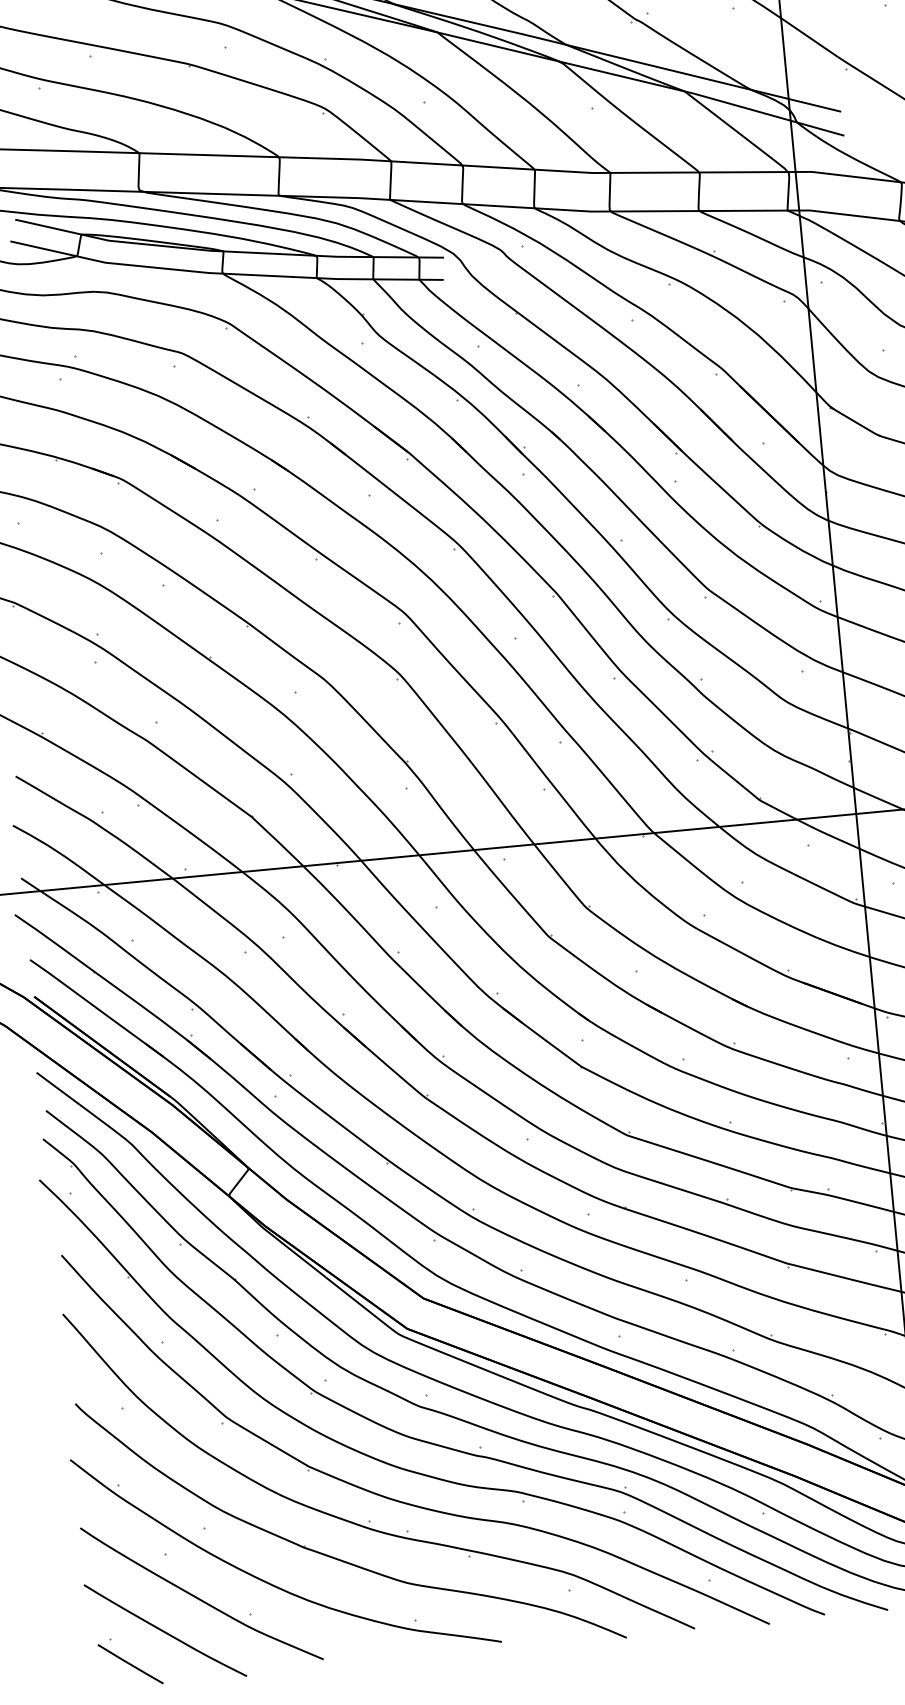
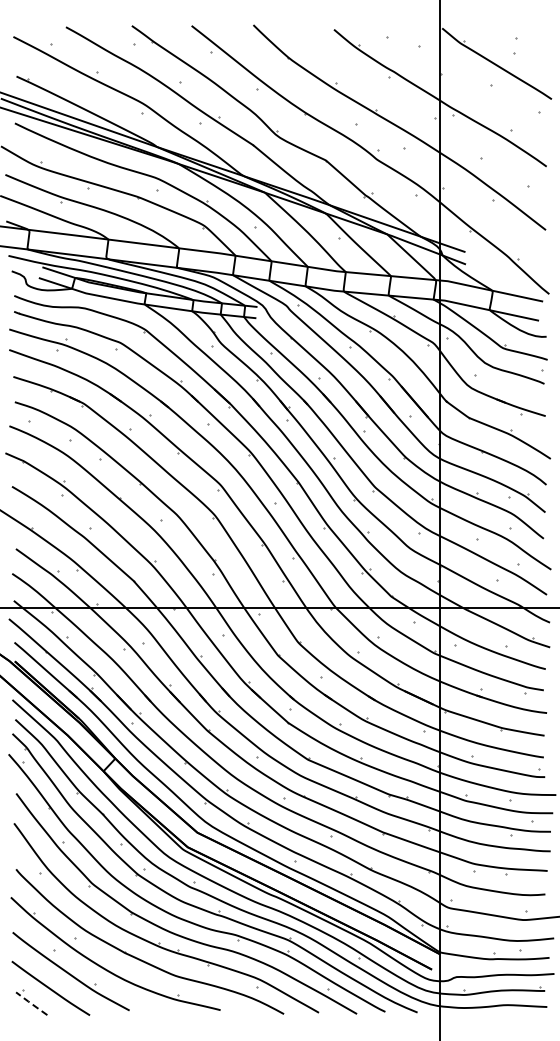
line: (130, 1663) -> (31, 1003), solid -> dashed

